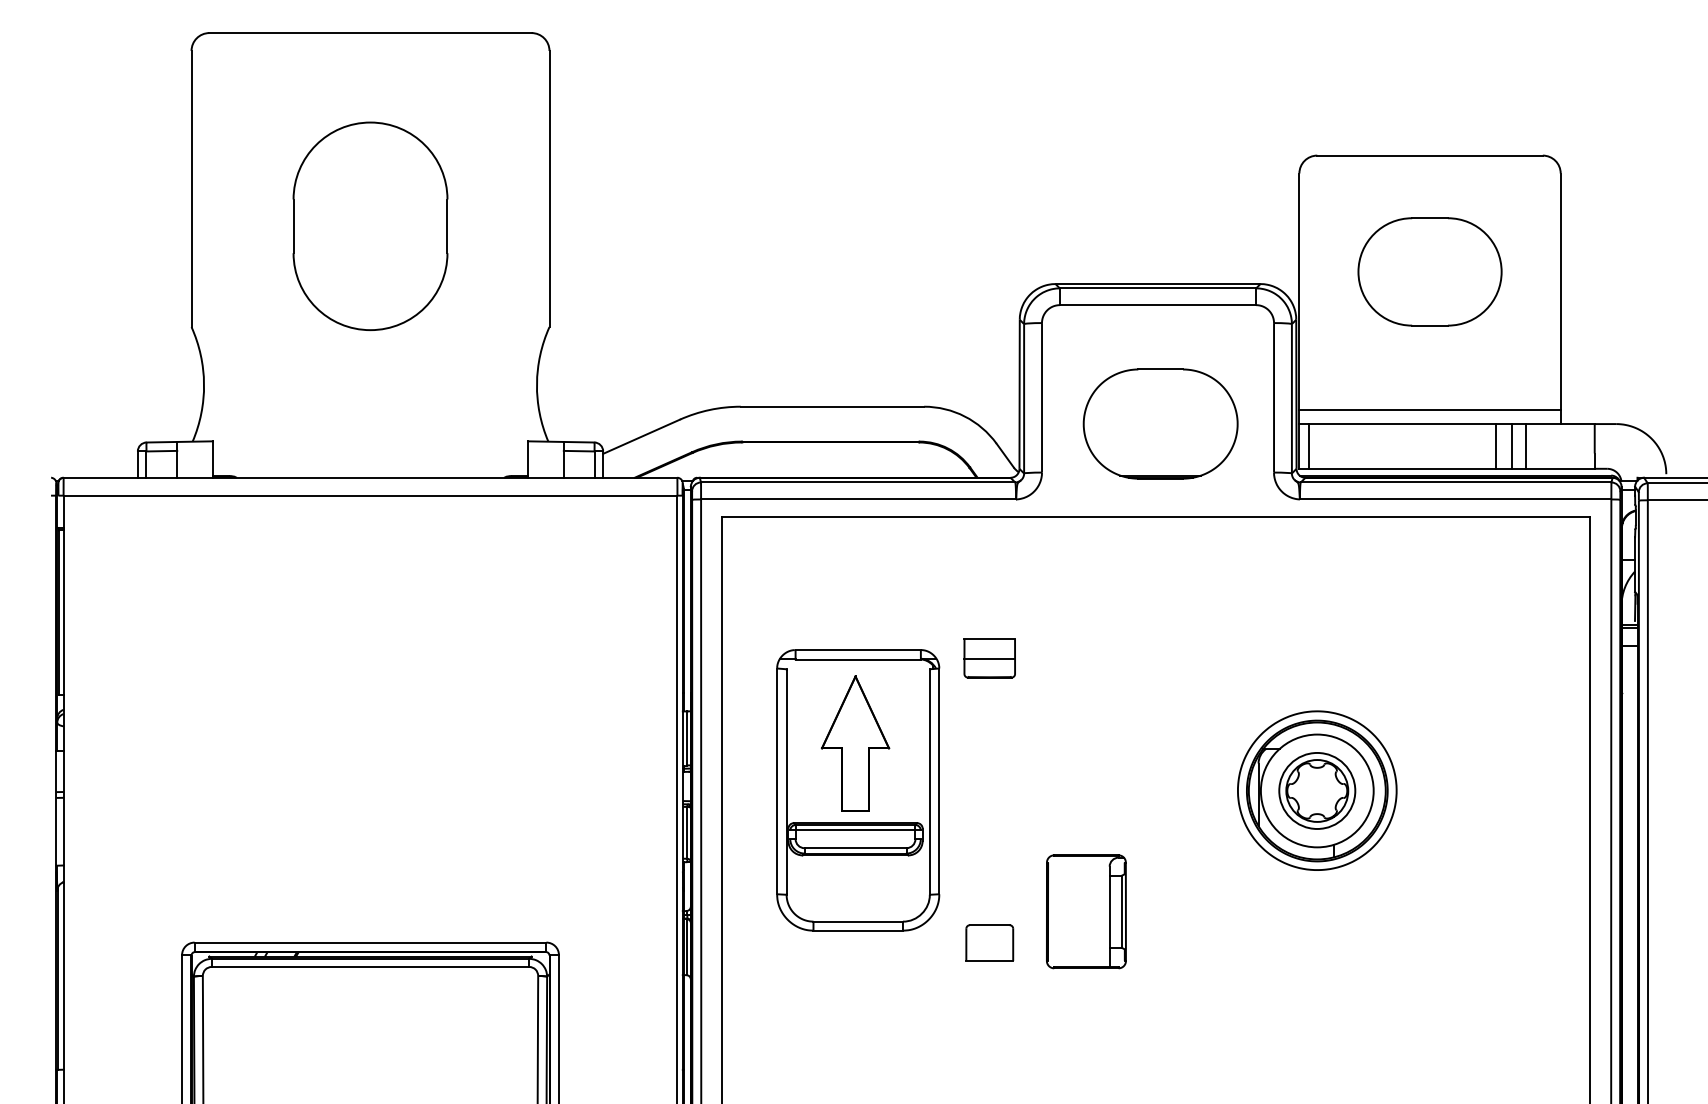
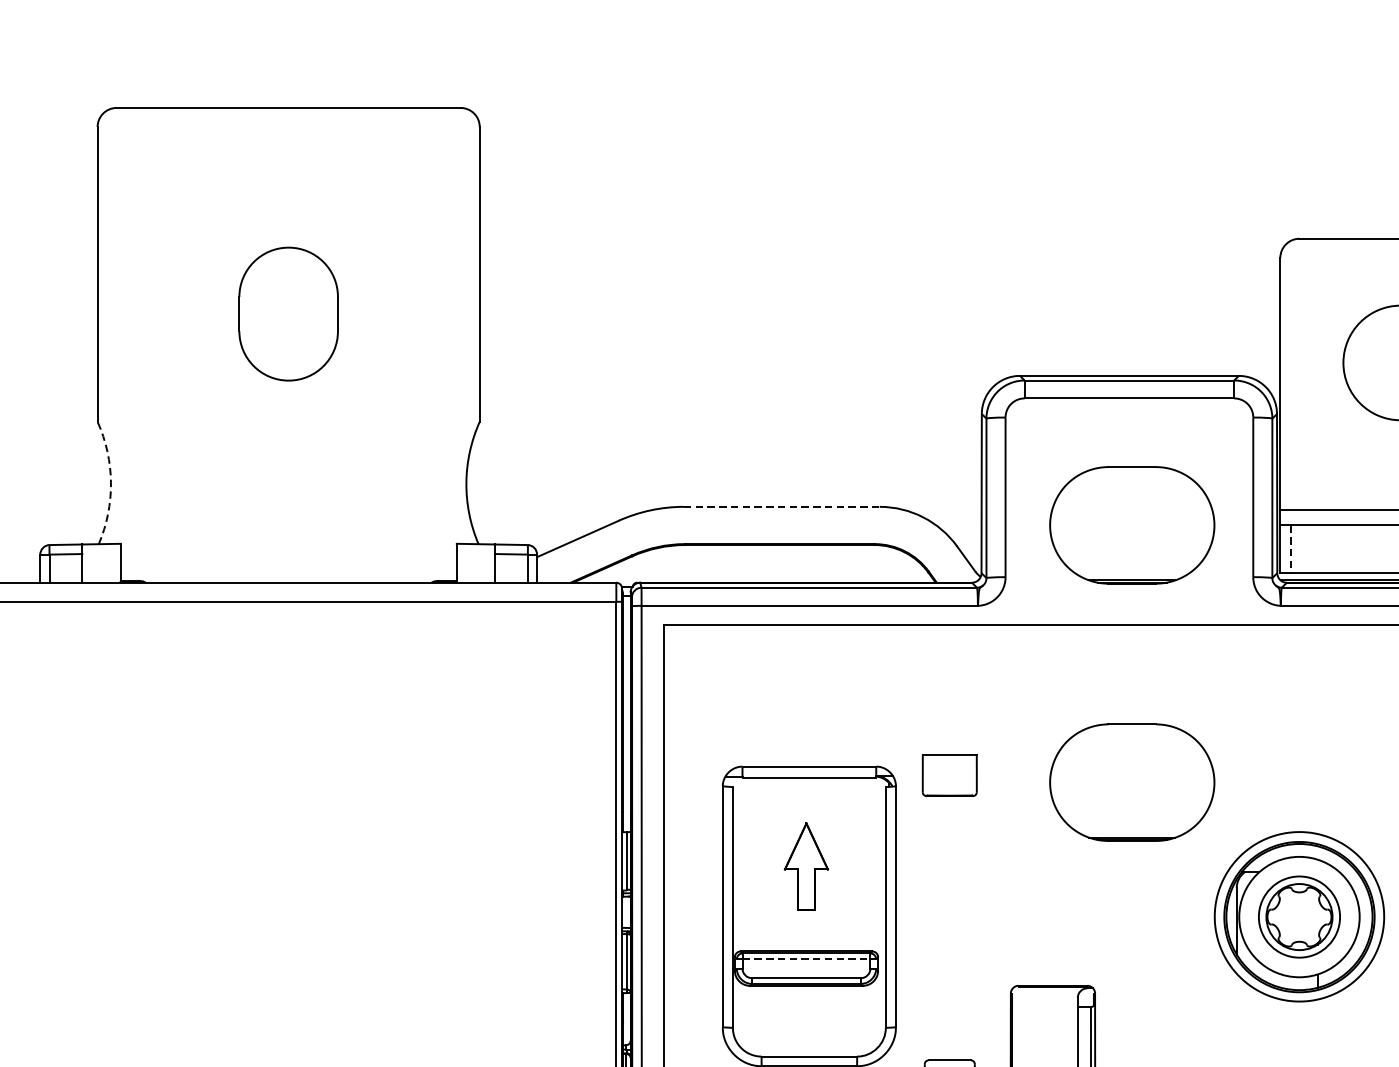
part: (370, 225) -> (288, 313), size x0.6
arc: (204, 384) -> (111, 483), solid -> dashed
line: (832, 406) -> (781, 506), solid -> dashed
line: (1309, 446) -> (1291, 549), solid -> dashed
line: (989, 658) -> (949, 775), removed
part: (1160, 664) -> (1132, 782), added
part: (855, 743) -> (806, 866), size x0.6
line: (855, 830) -> (806, 959), solid -> dashed

